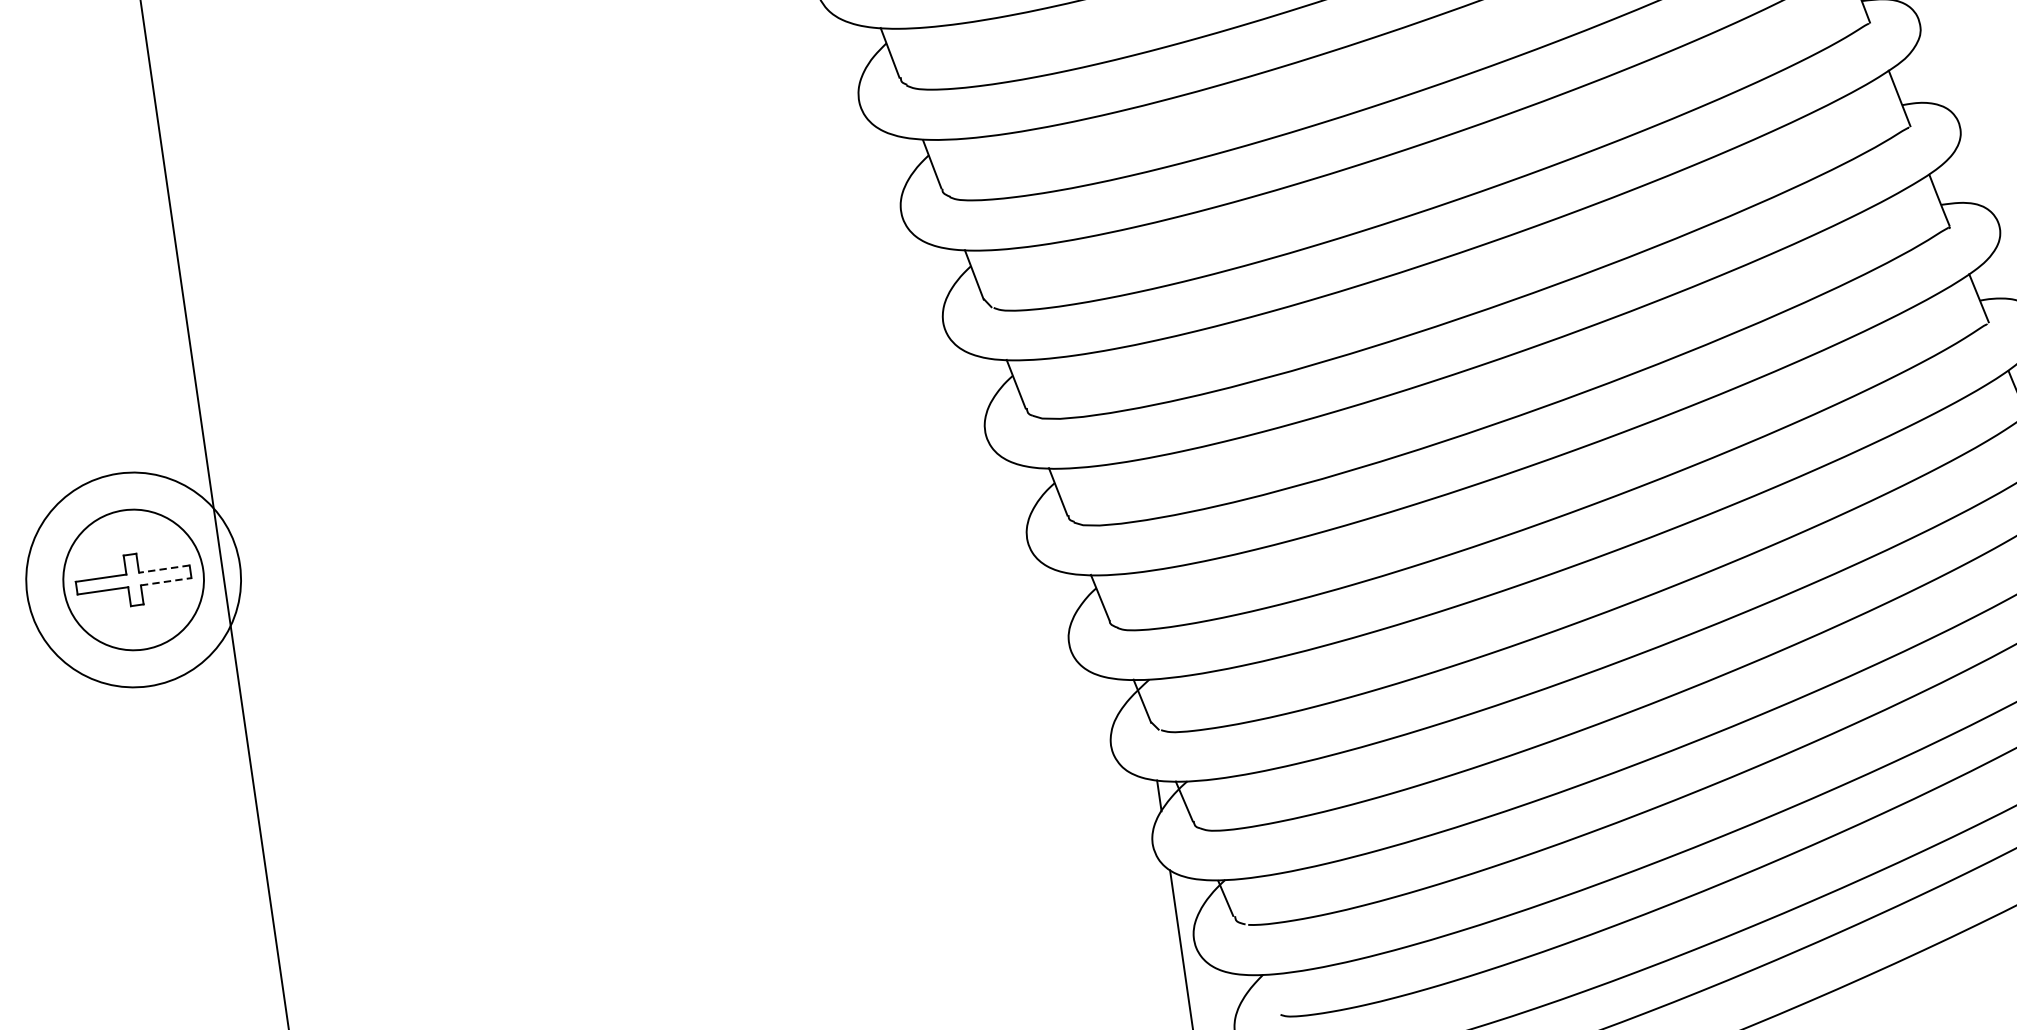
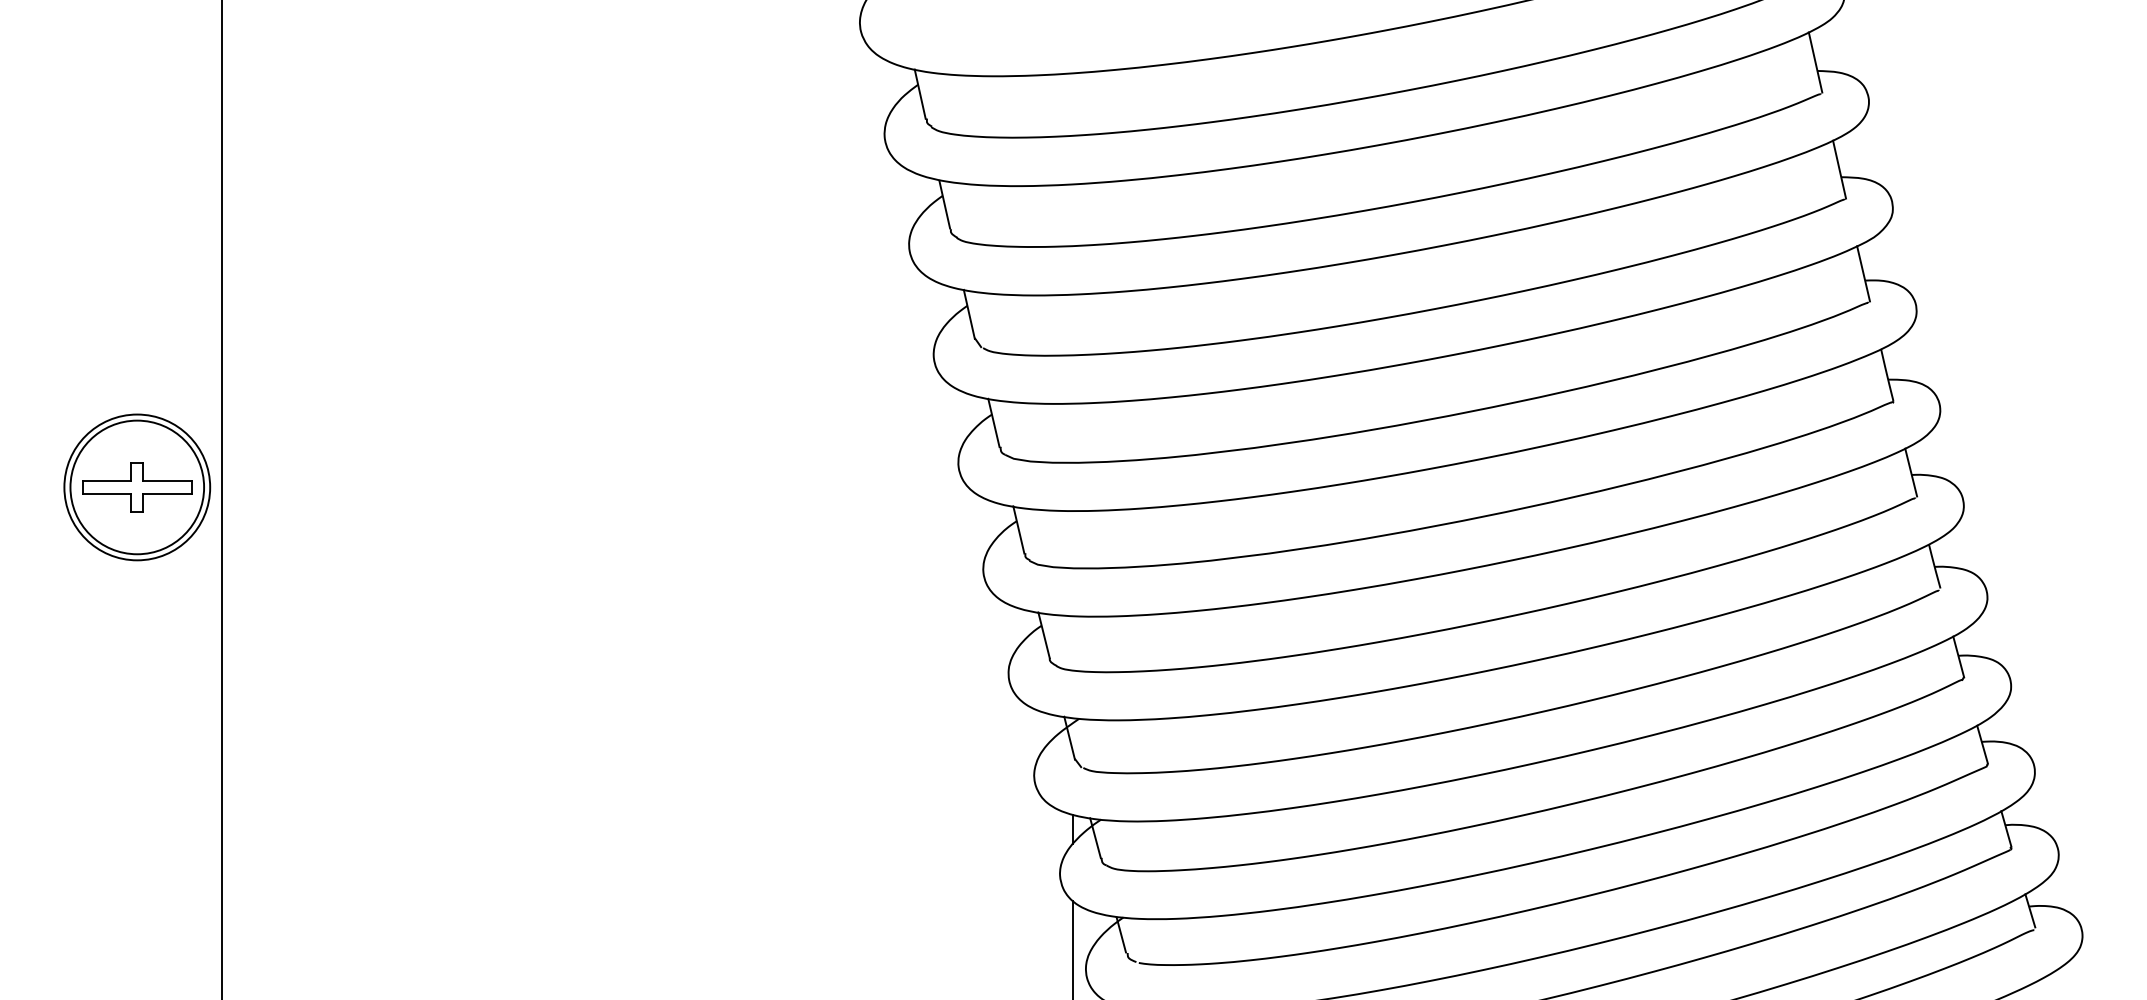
line: (164, 569) -> (167, 481), dashed -> solid
circle: (133, 579) -> (137, 487), size x0.71
line: (167, 581) -> (168, 493), dashed -> solid

